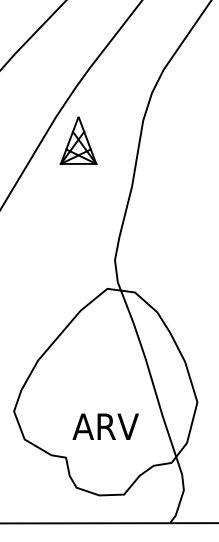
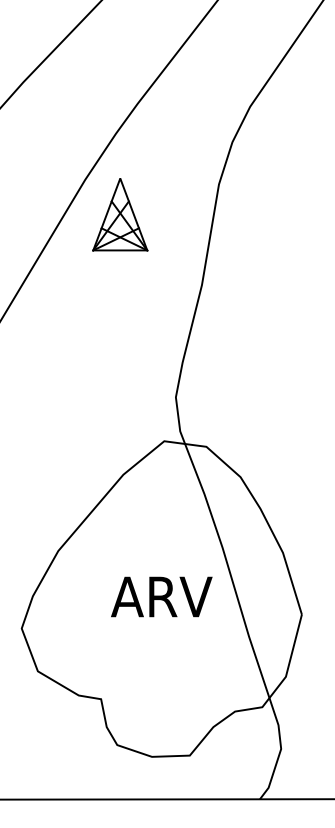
text: (105, 426) -> (161, 596), moved

